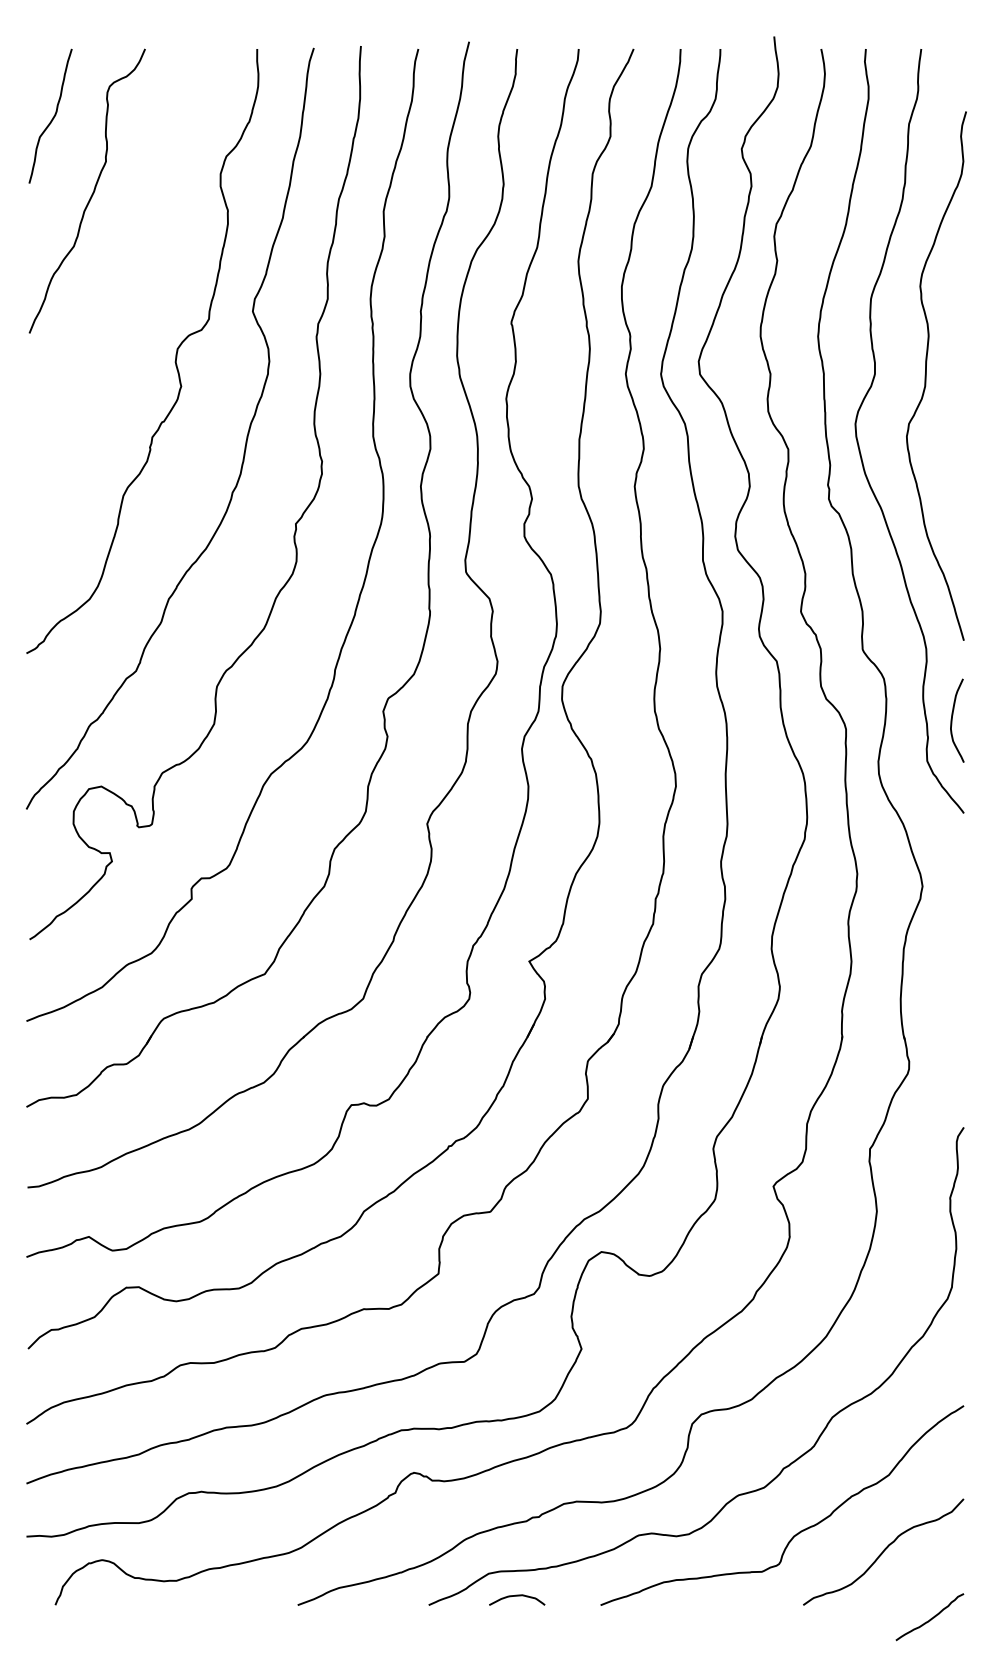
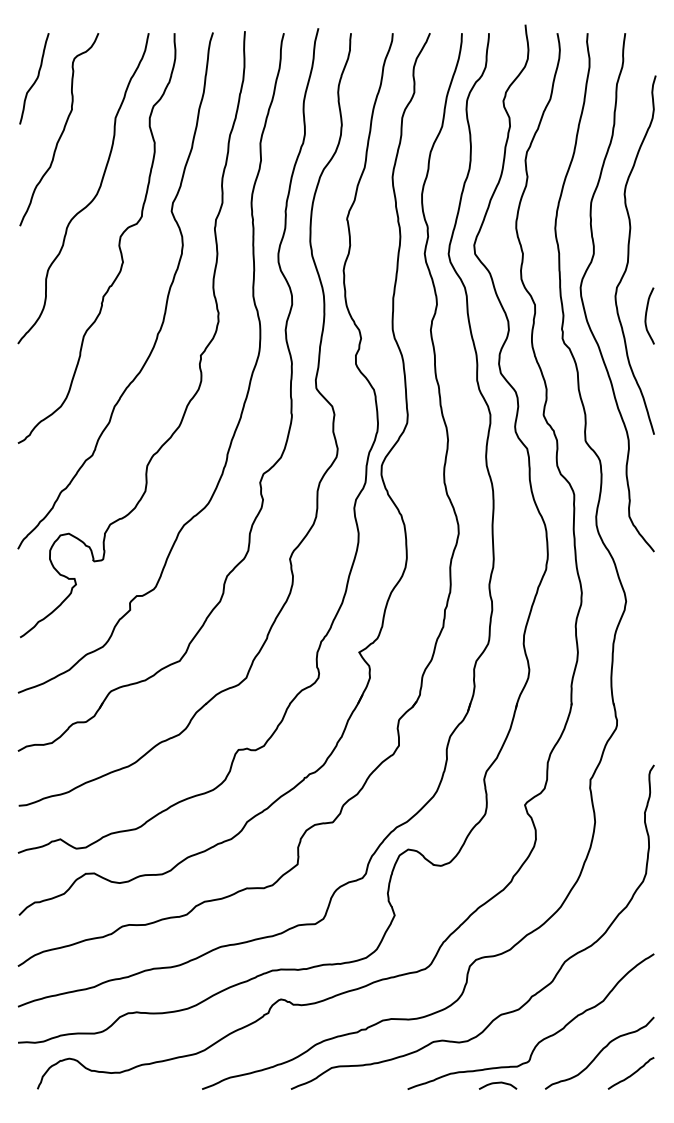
curve: (140, 286) -> (95, 194), added
curve: (952, 719) -> (646, 315), moved
curve: (516, 1596) -> (497, 1083), moved
curve: (928, 1618) -> (630, 1074), moved

